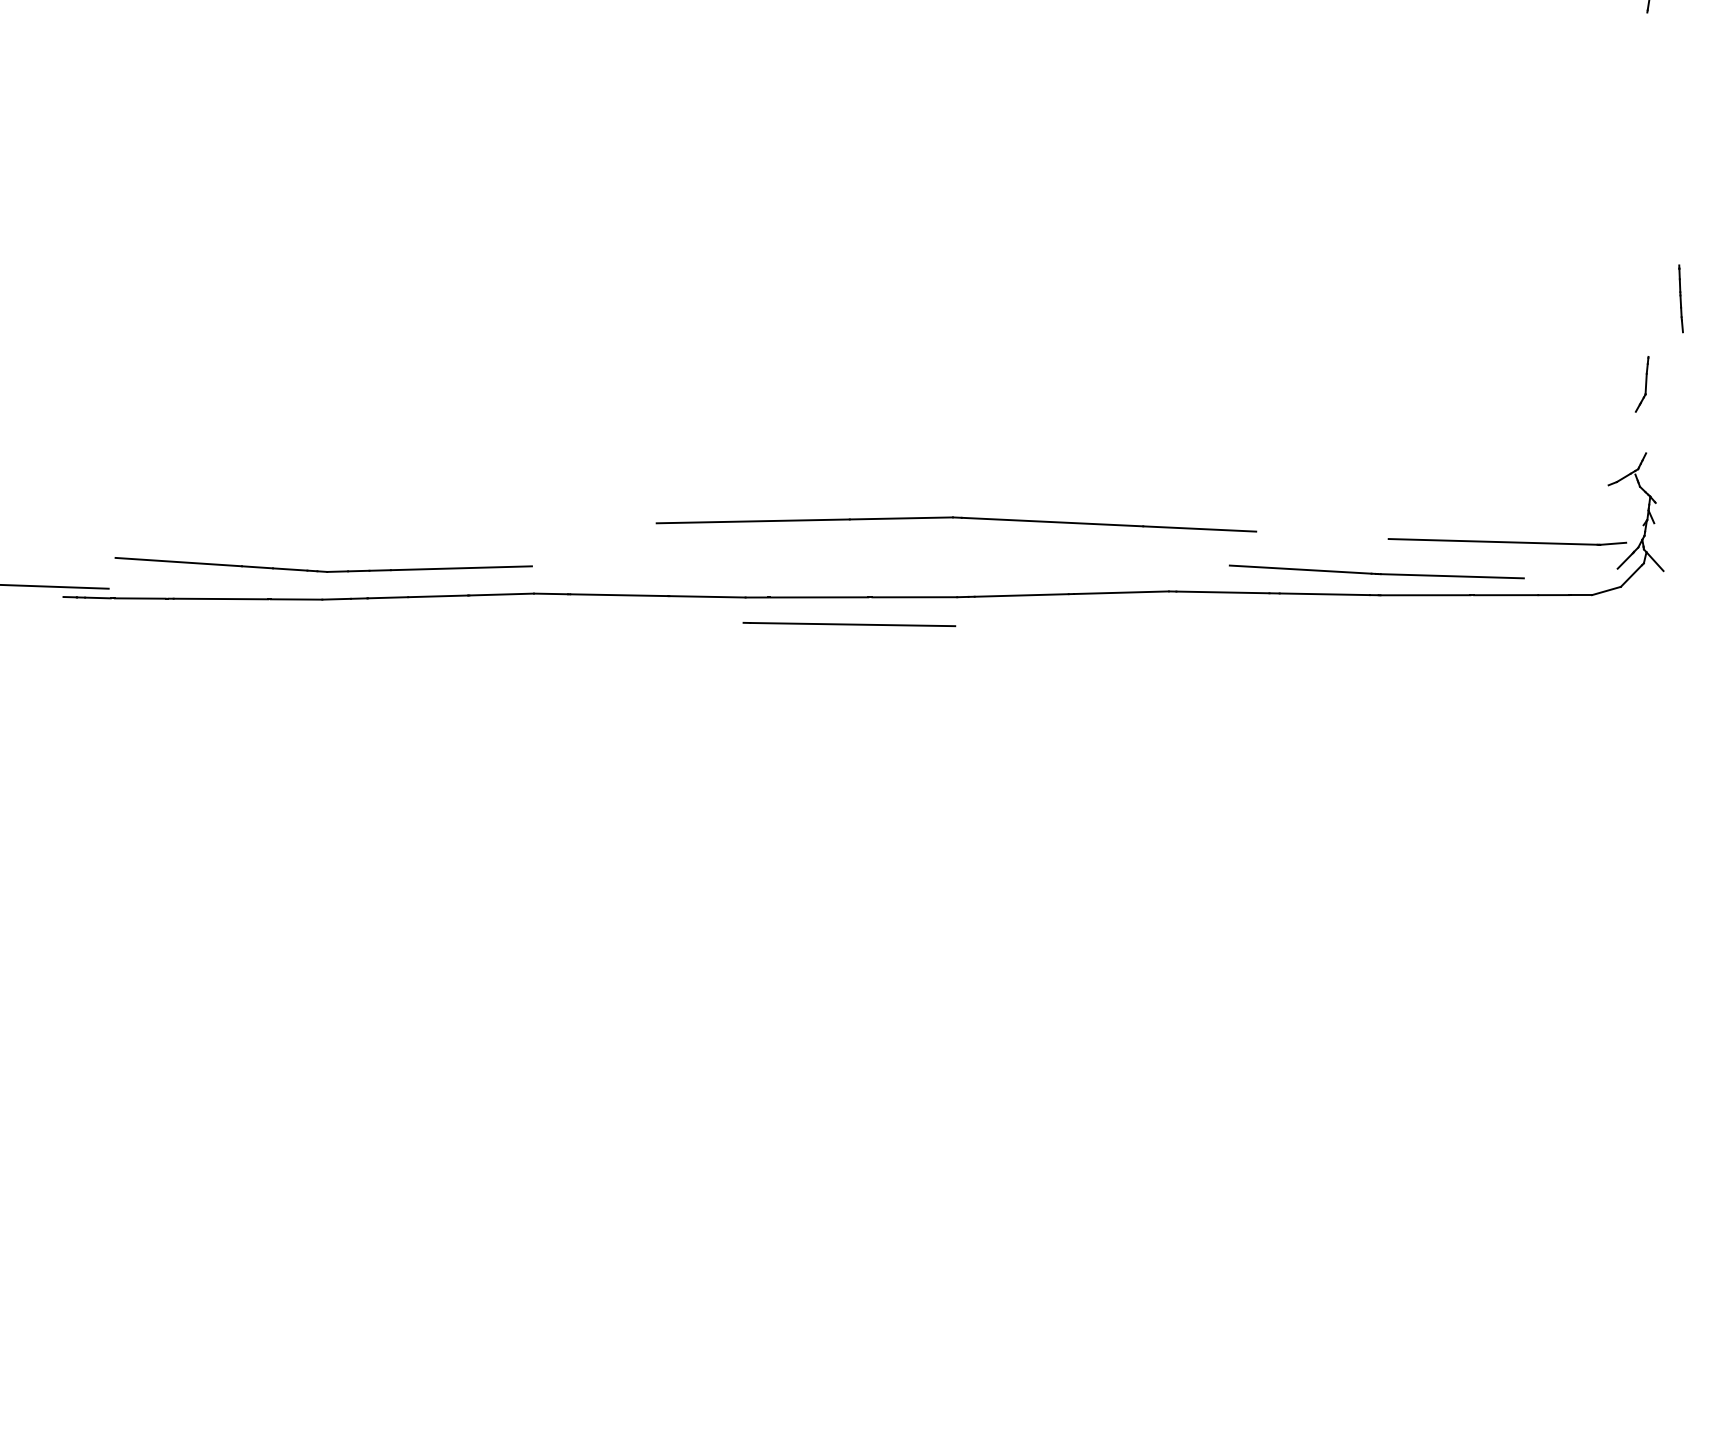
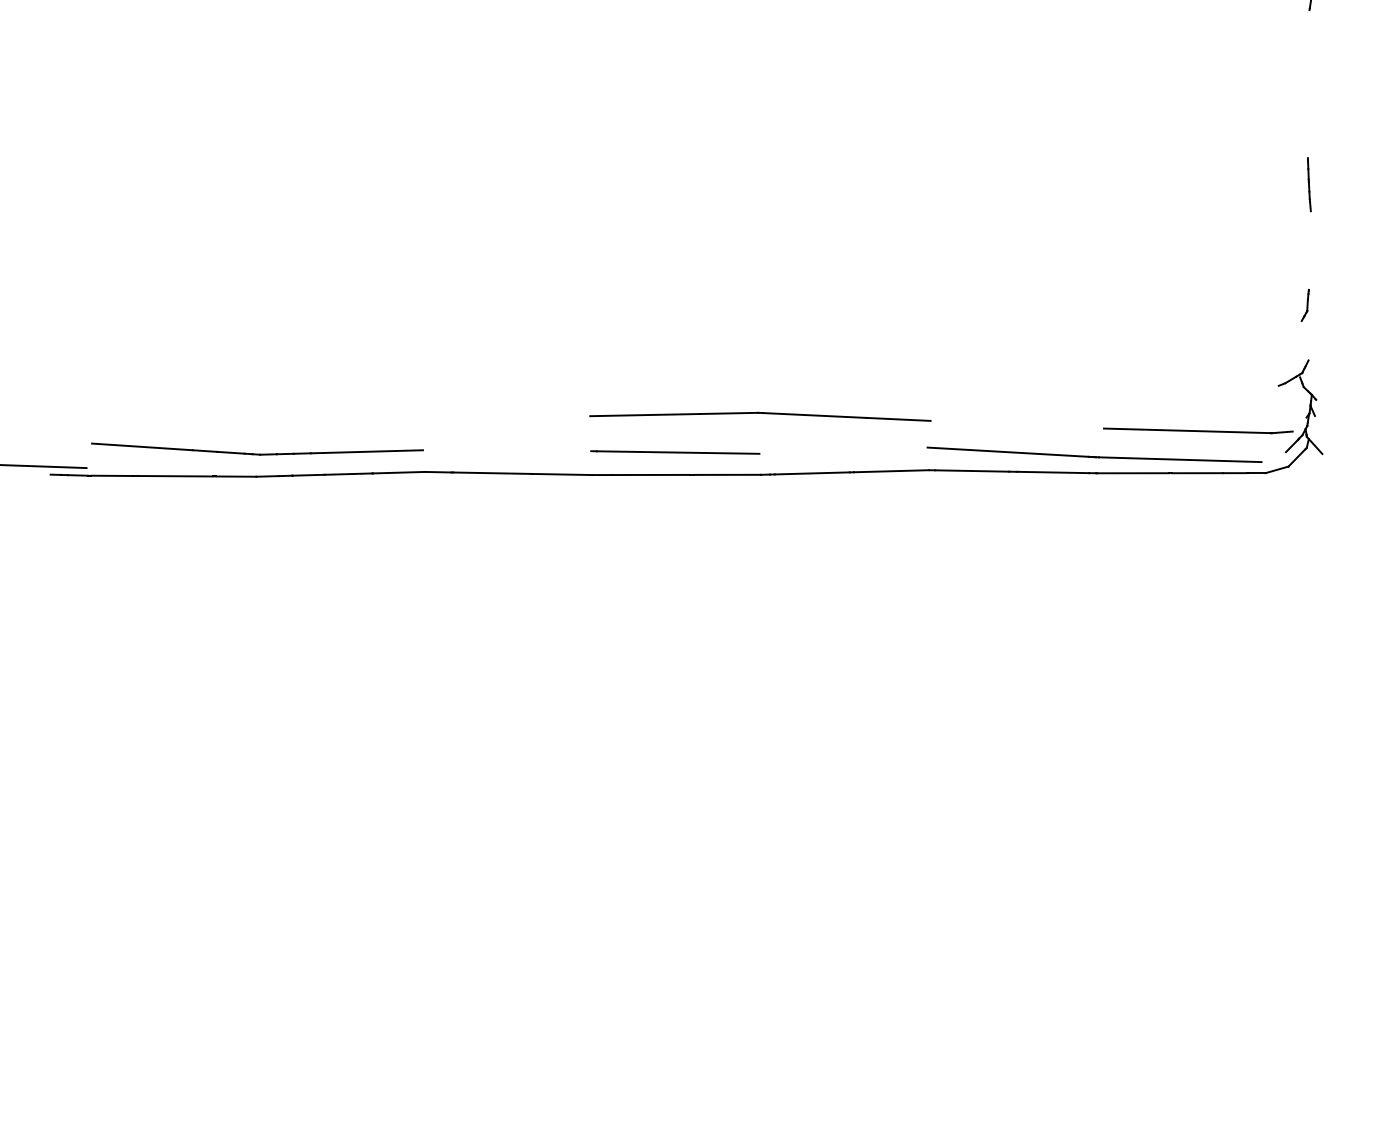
line: (1681, 298) -> (1309, 184), moved
part: (1641, 382) -> (1304, 304), size x0.71
part: (956, 523) -> (760, 416), size x0.71
part: (1376, 571) -> (1094, 454), size x1.43
line: (849, 624) -> (675, 452), moved

